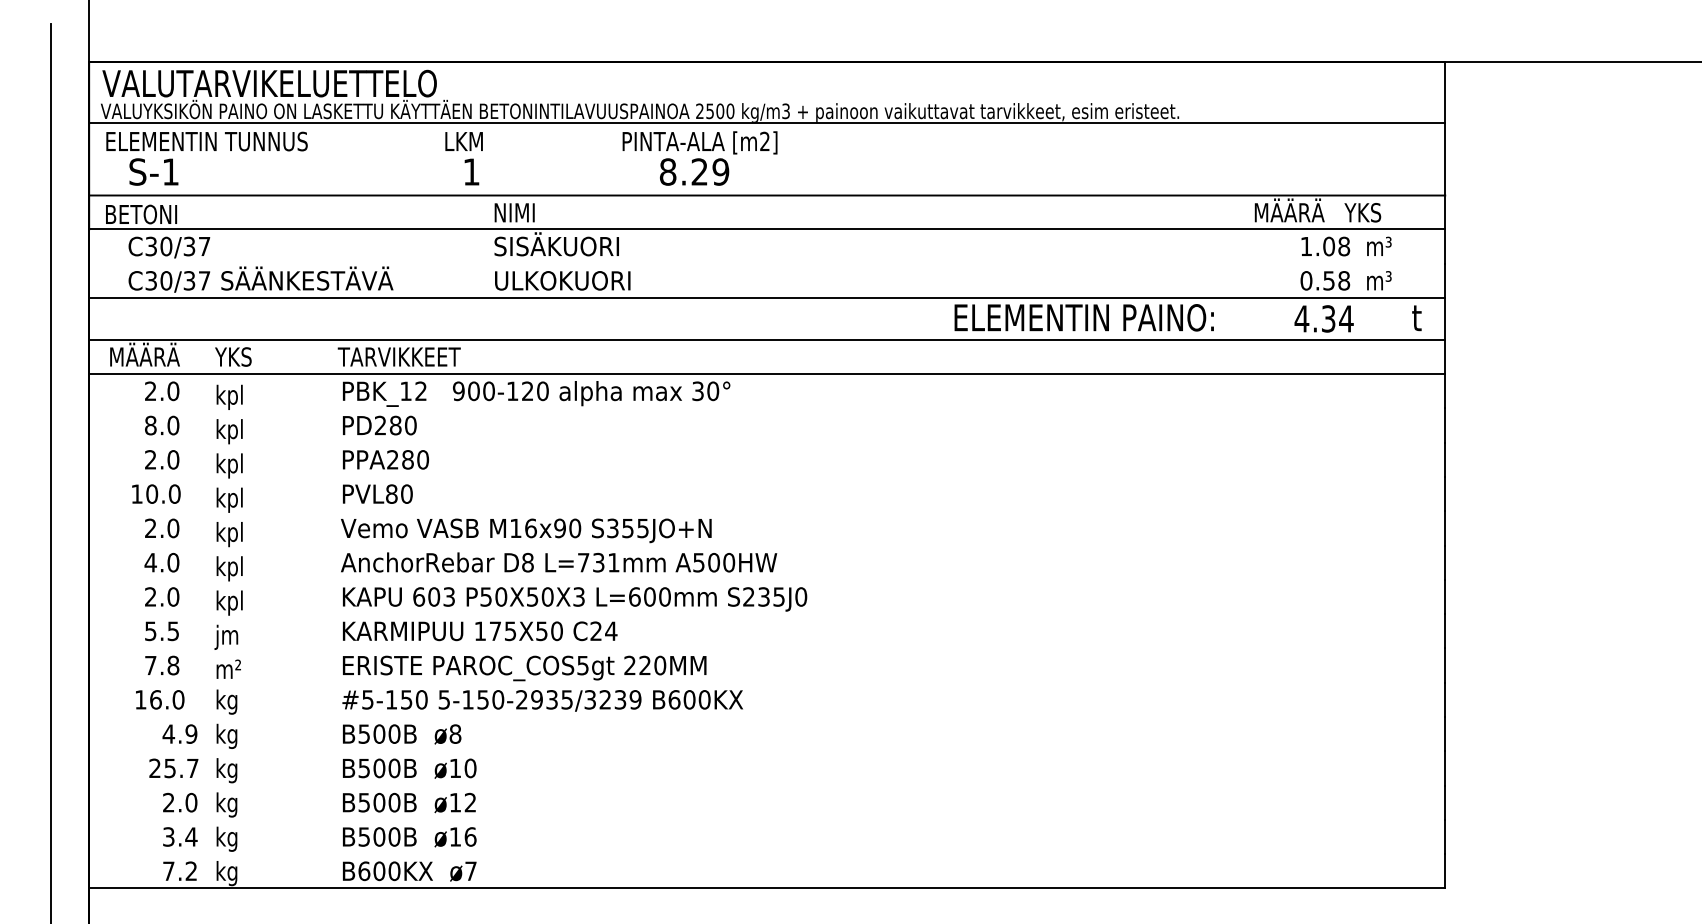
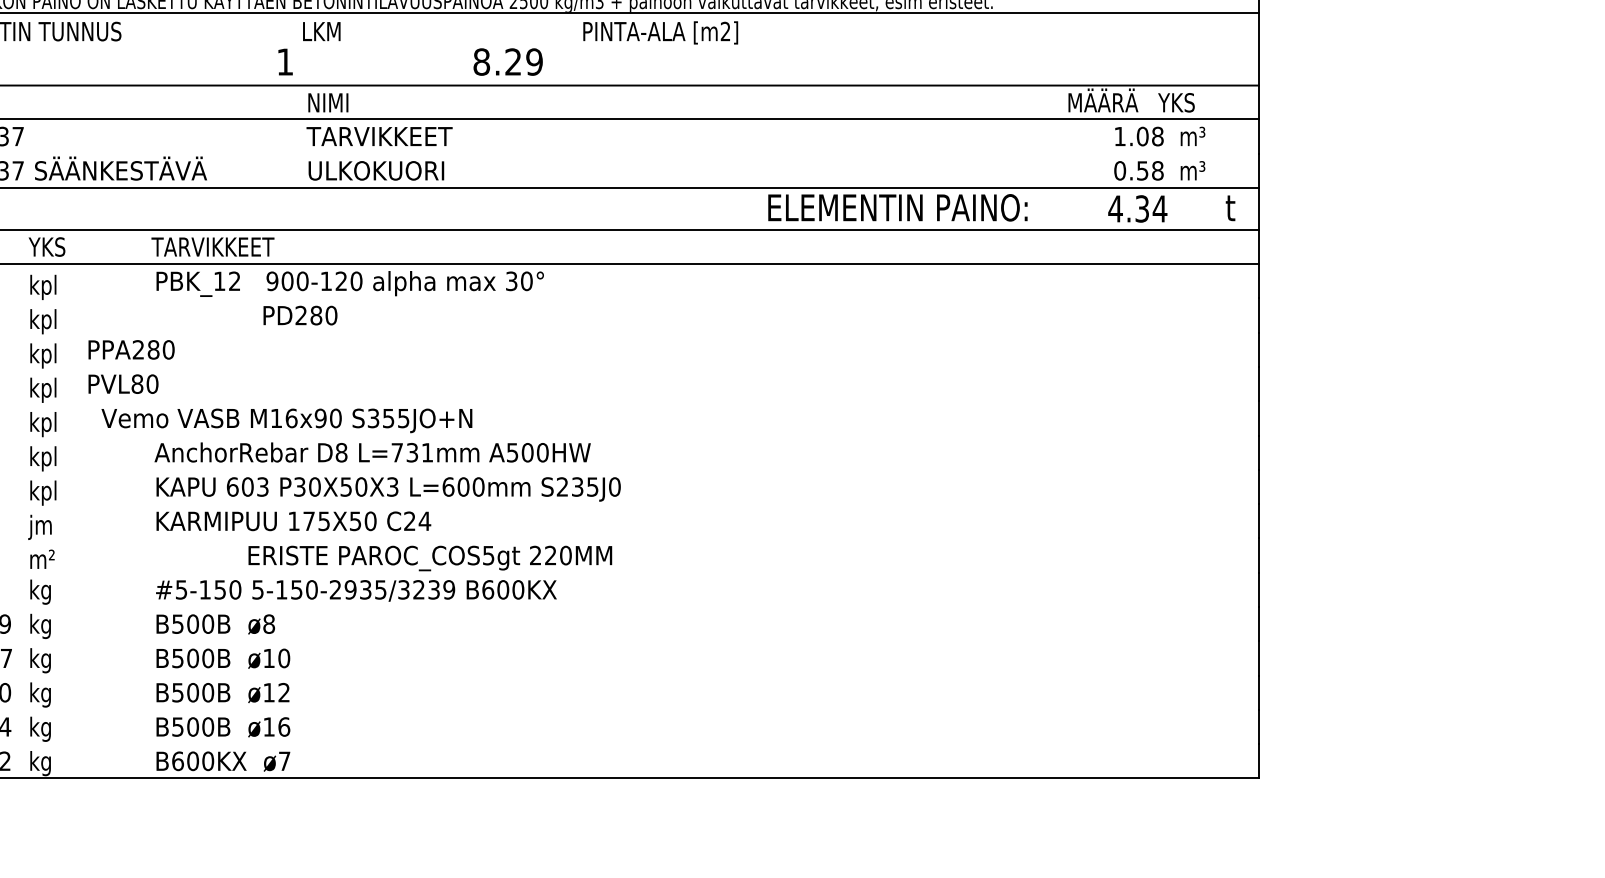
text: (463, 141) -> (321, 31), moved
text: (699, 142) -> (660, 32), moved
text: (565, 244) -> (379, 134), SISÄKUORI -> TARVIKKEET
text: (379, 425) -> (300, 315), moved
text: (385, 459) -> (131, 349), moved
text: (377, 493) -> (123, 383), moved
text: (526, 530) -> (287, 420), moved
text: (486, 596) -> (300, 486), P50X50X3 -> P30X50X3
text: (524, 668) -> (430, 558), moved

